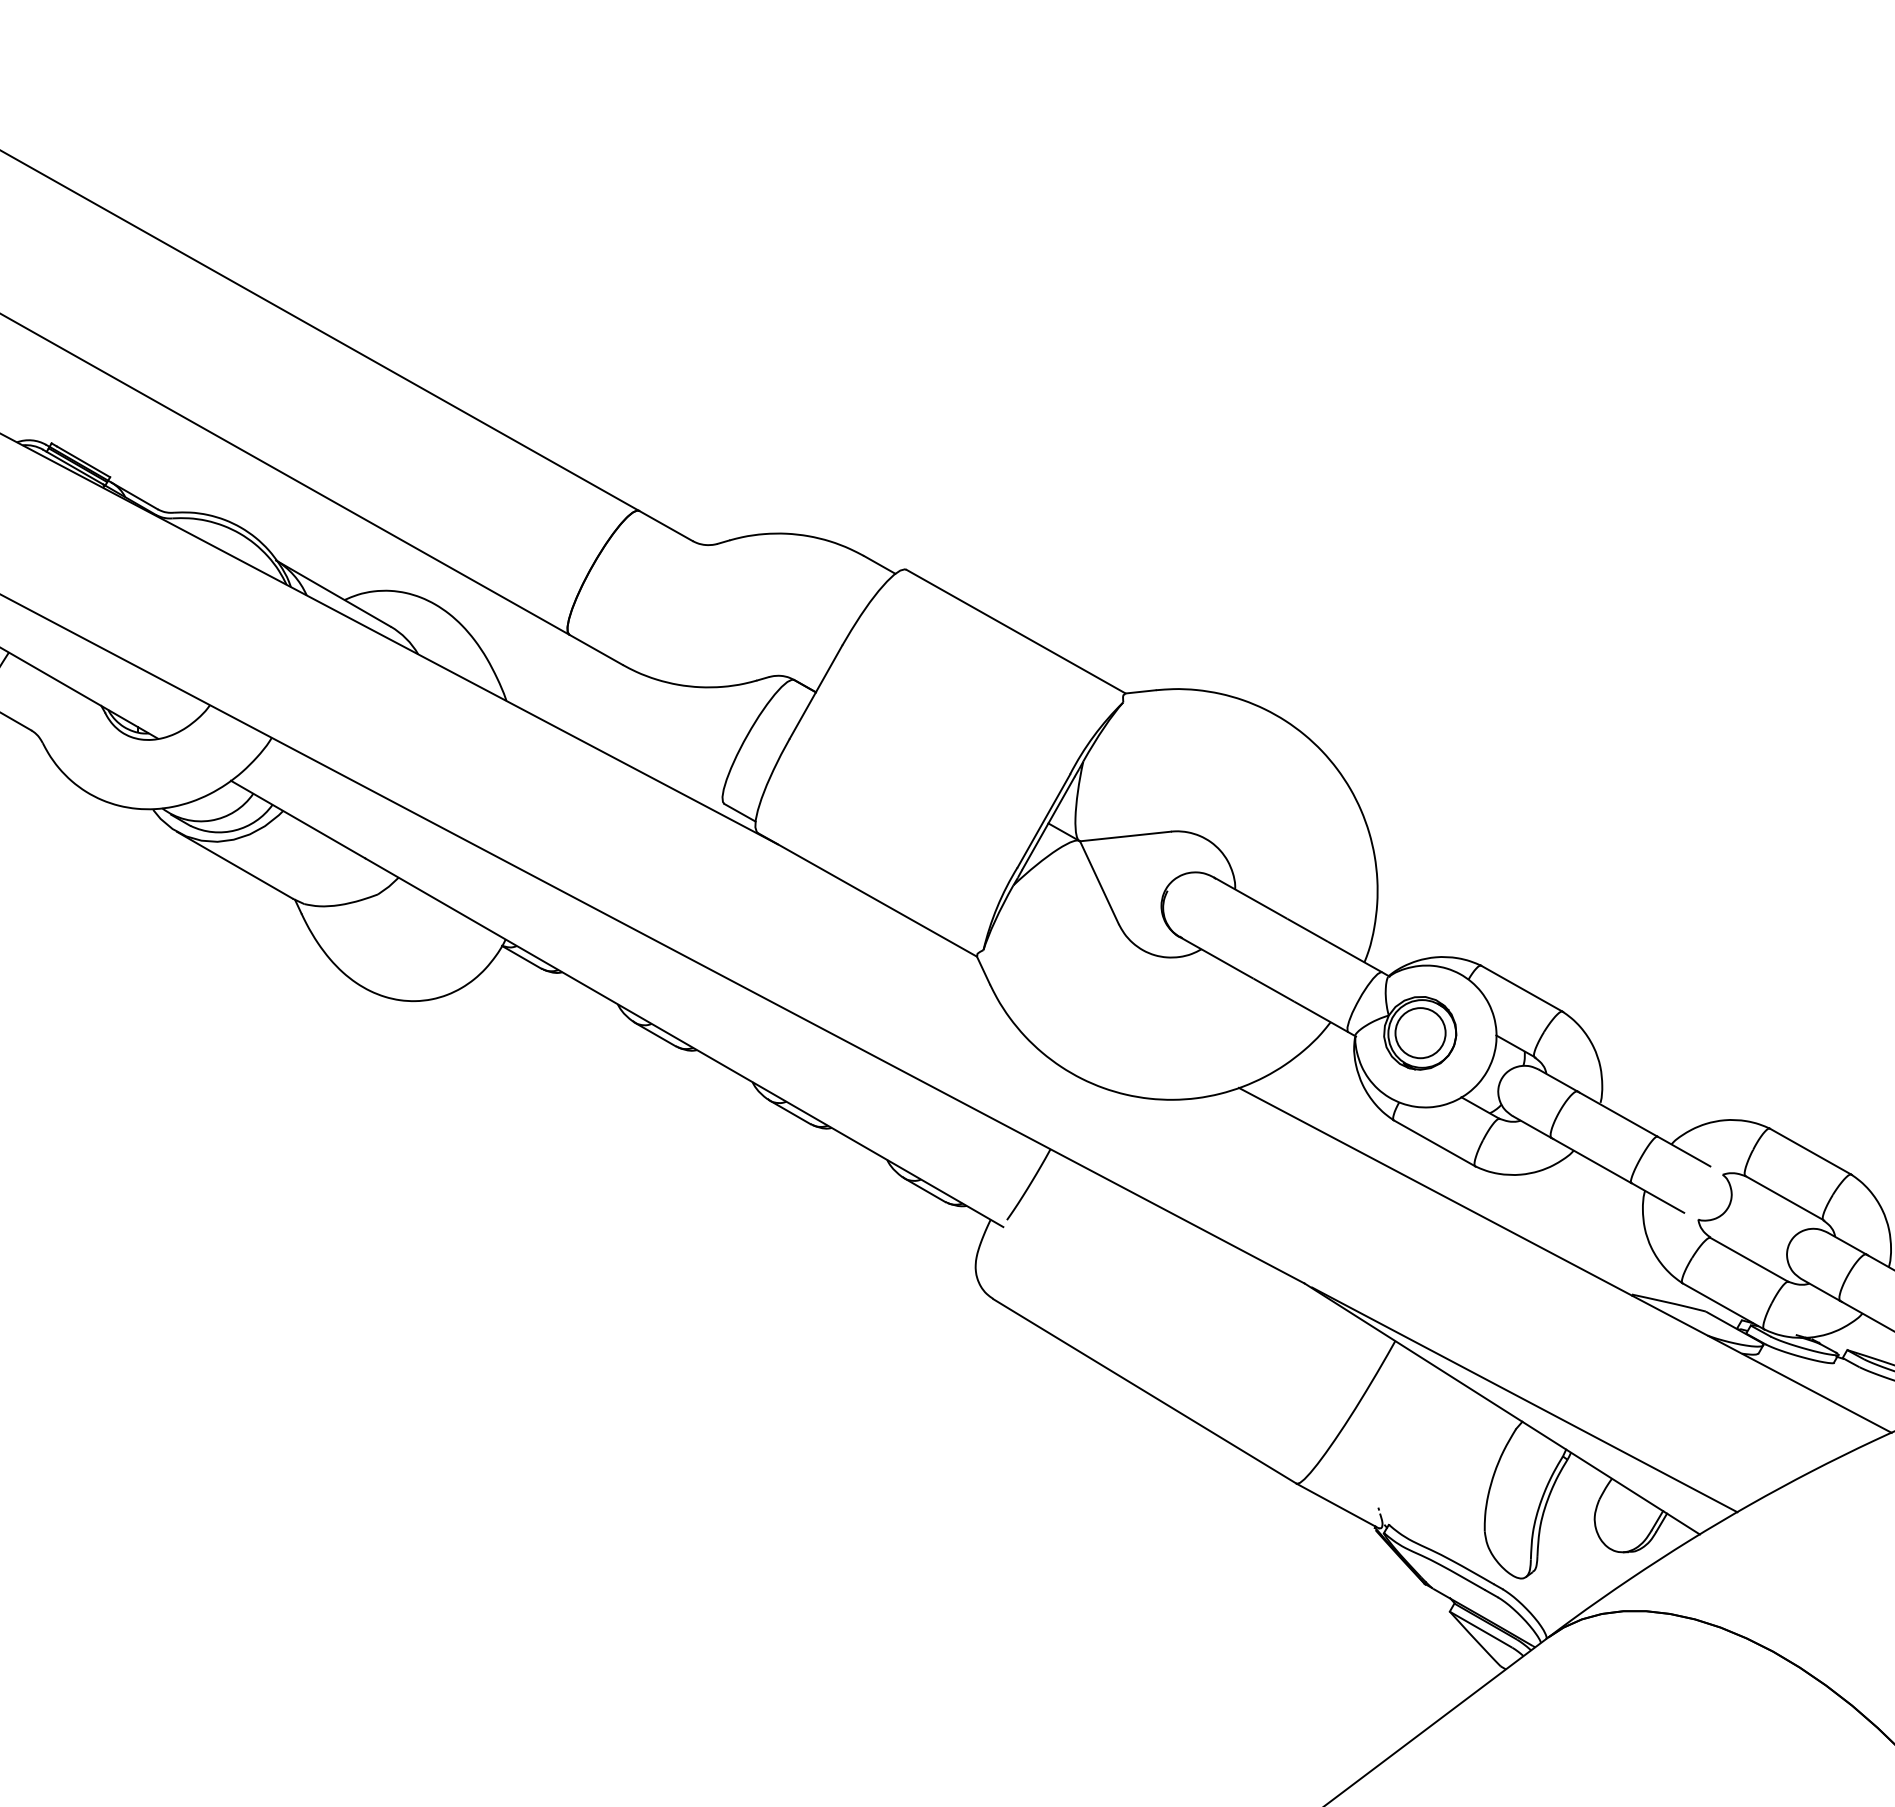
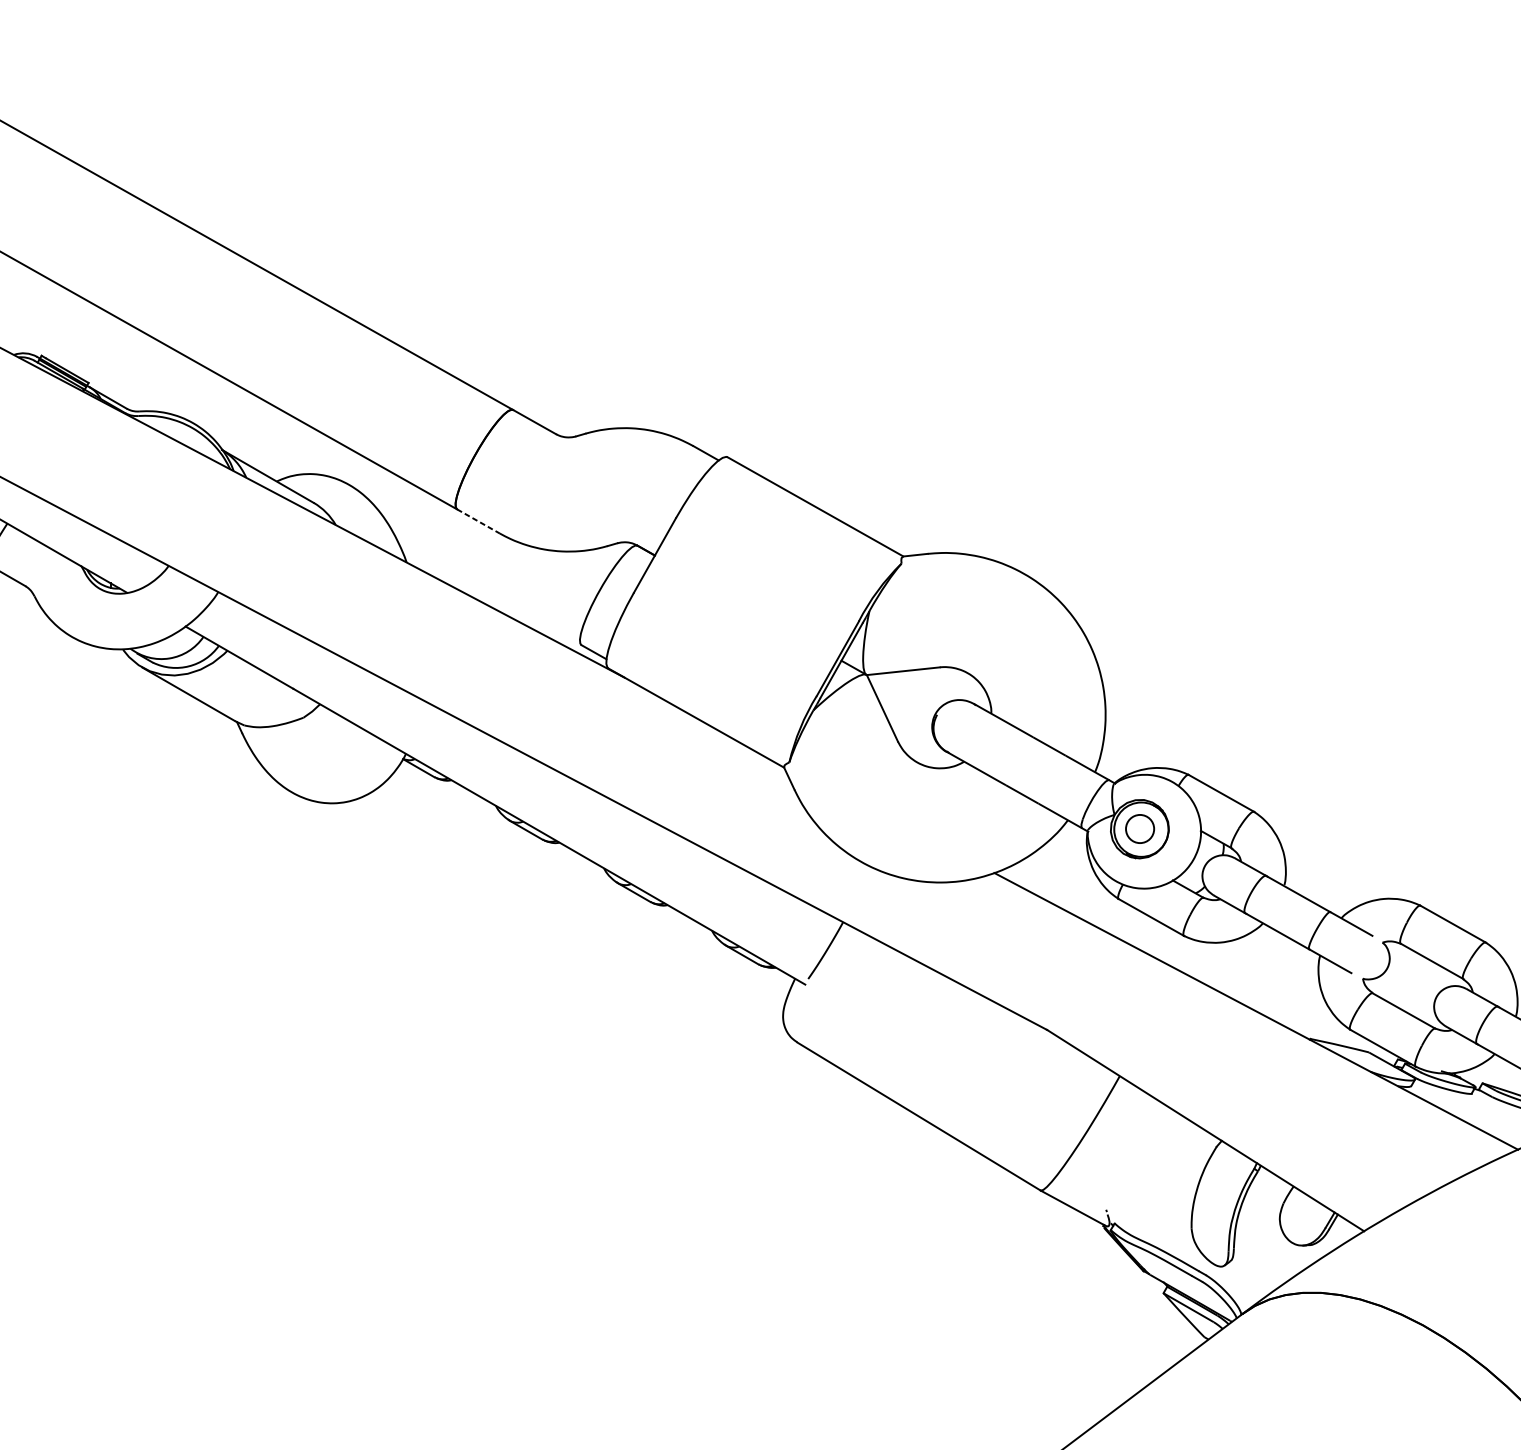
line: (596, 649) -> (478, 521), solid -> dashed
circle: (1420, 1033) -> (1140, 829), size x0.7
line: (1524, 1399) -> (1223, 1122), removed

